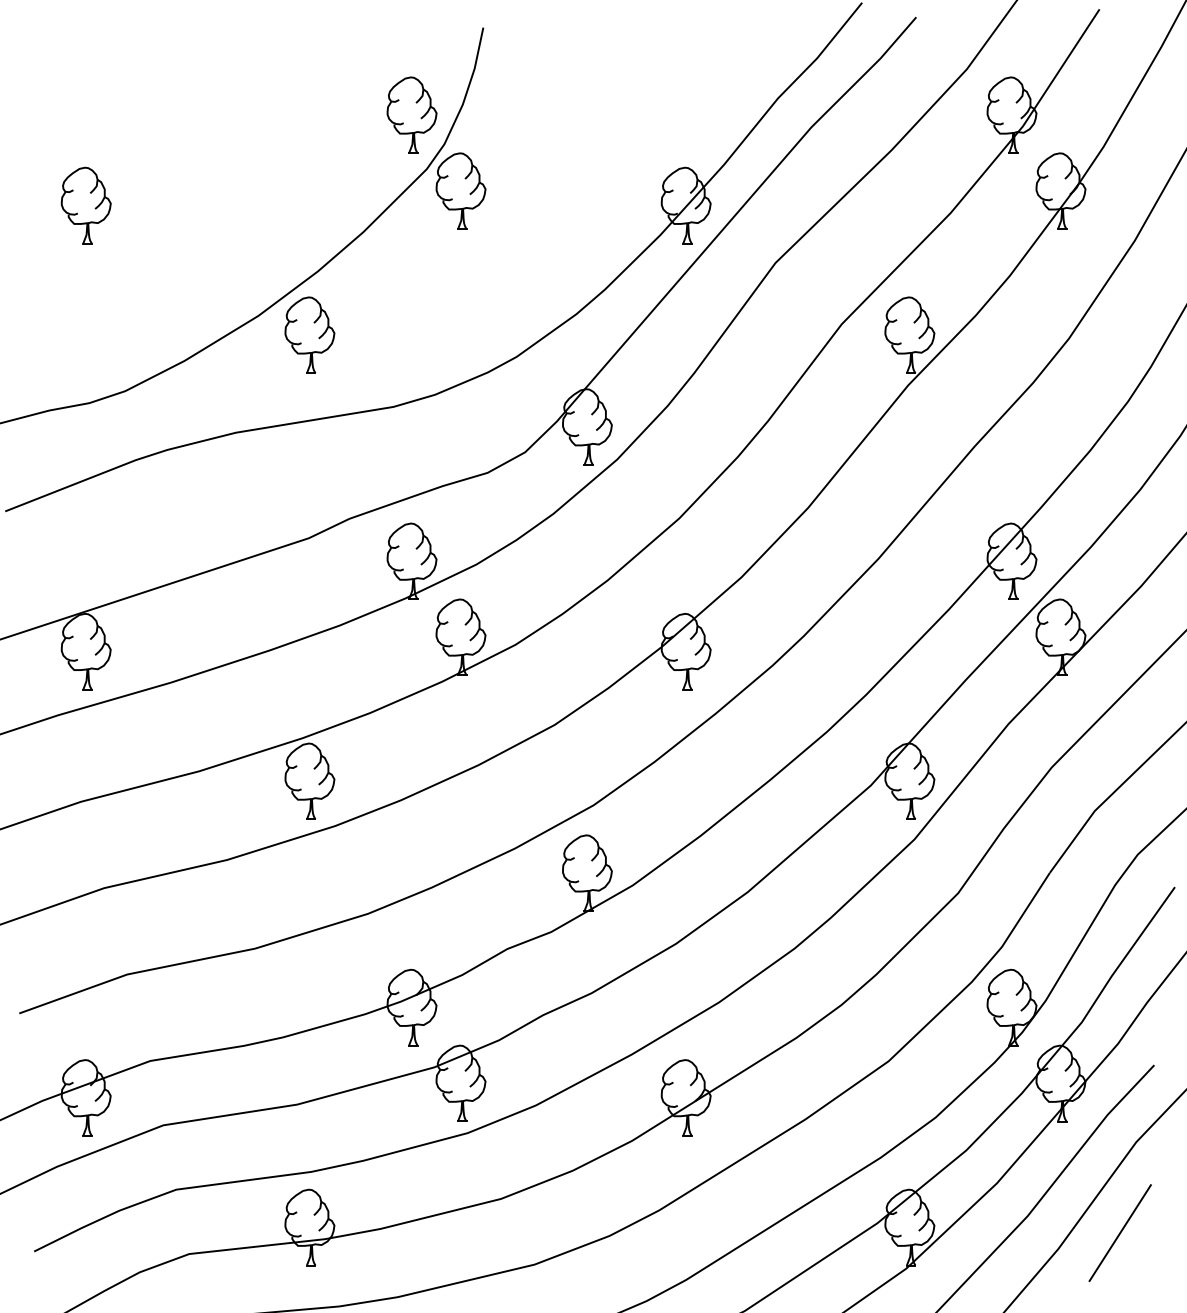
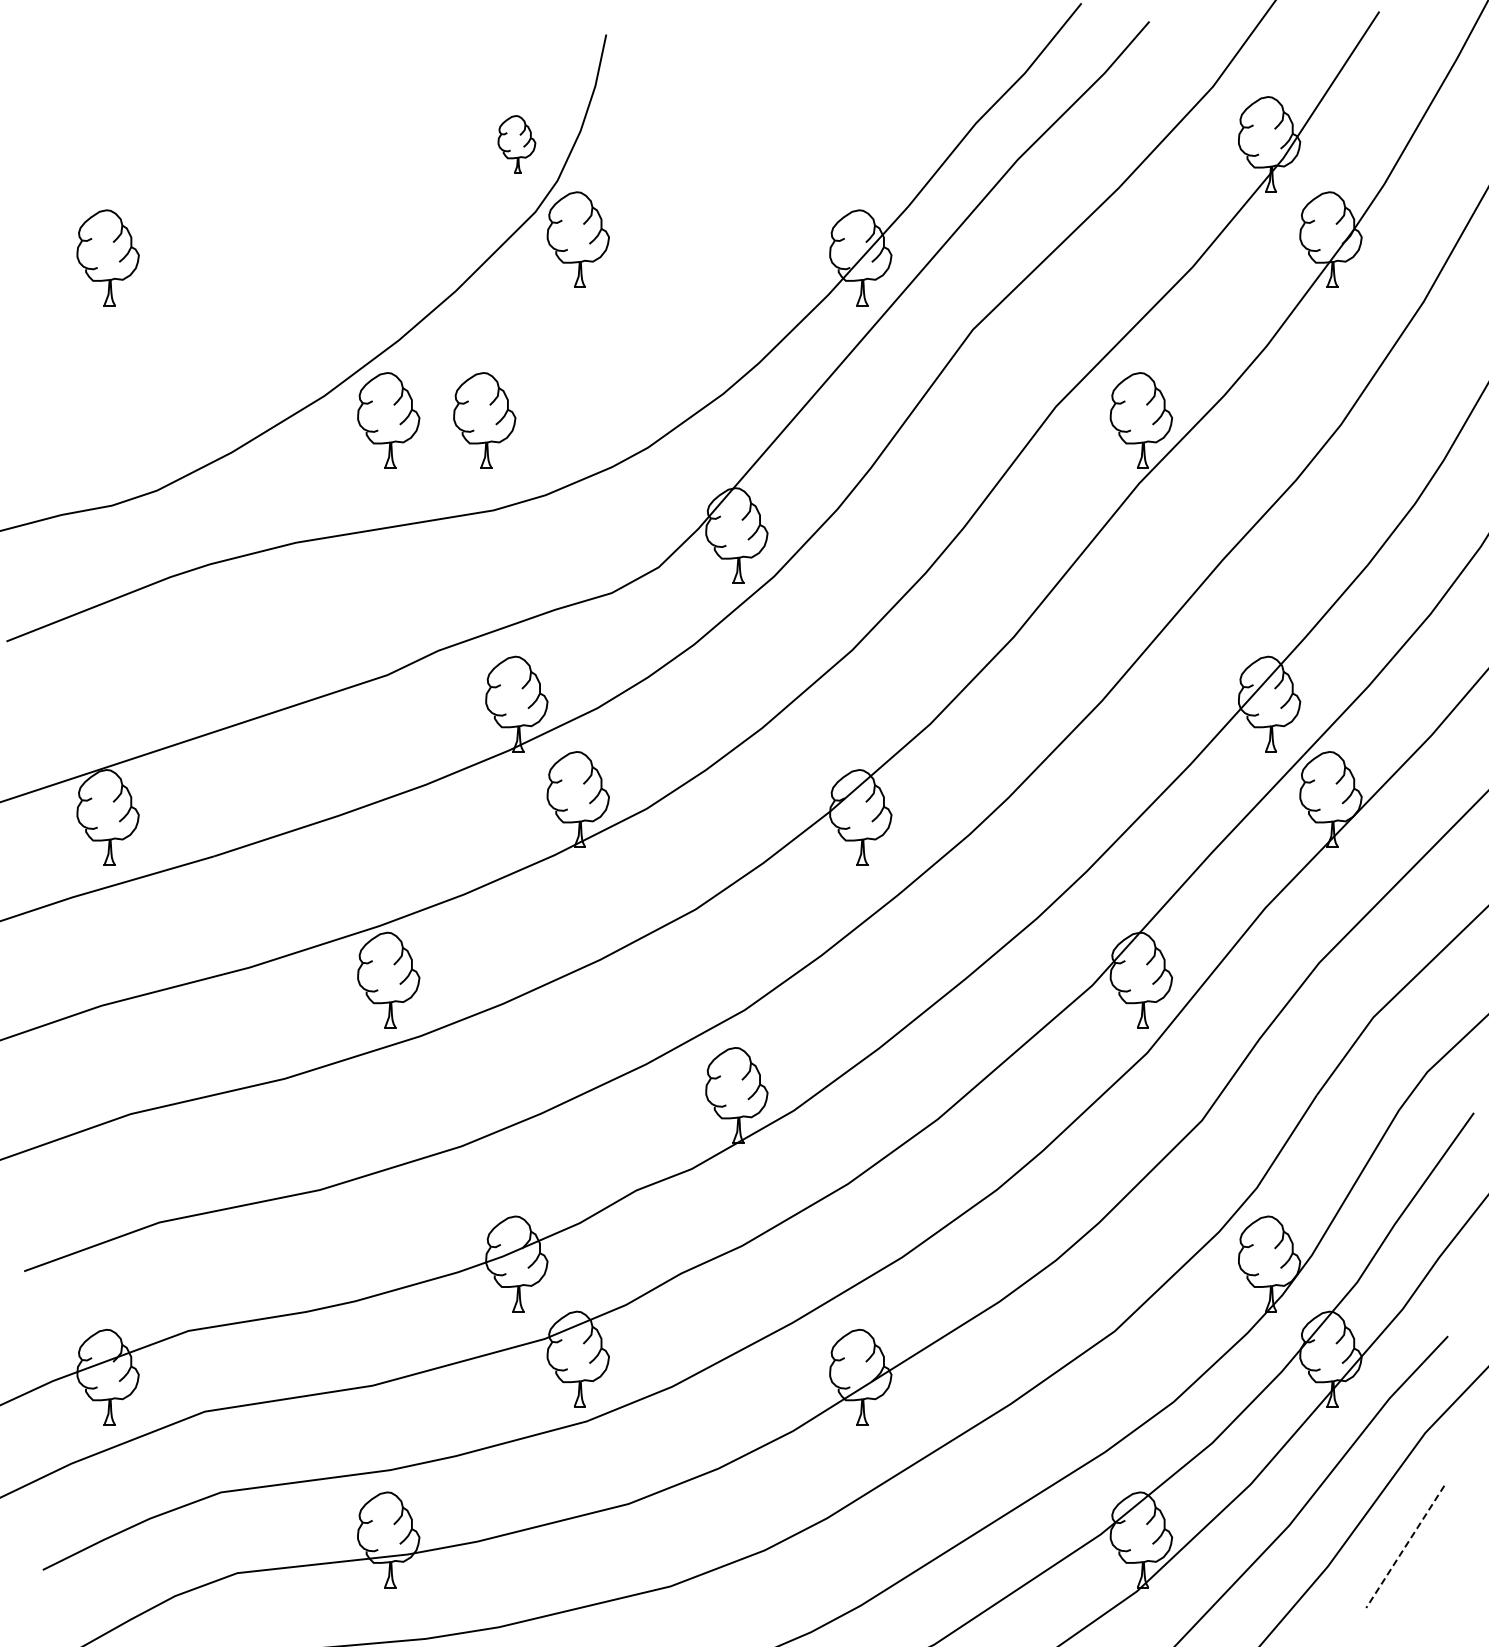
part: (411, 115) -> (516, 144), size x0.6
part: (386, 335) -> (484, 420), added
line: (1120, 1232) -> (1405, 1546), solid -> dashed

